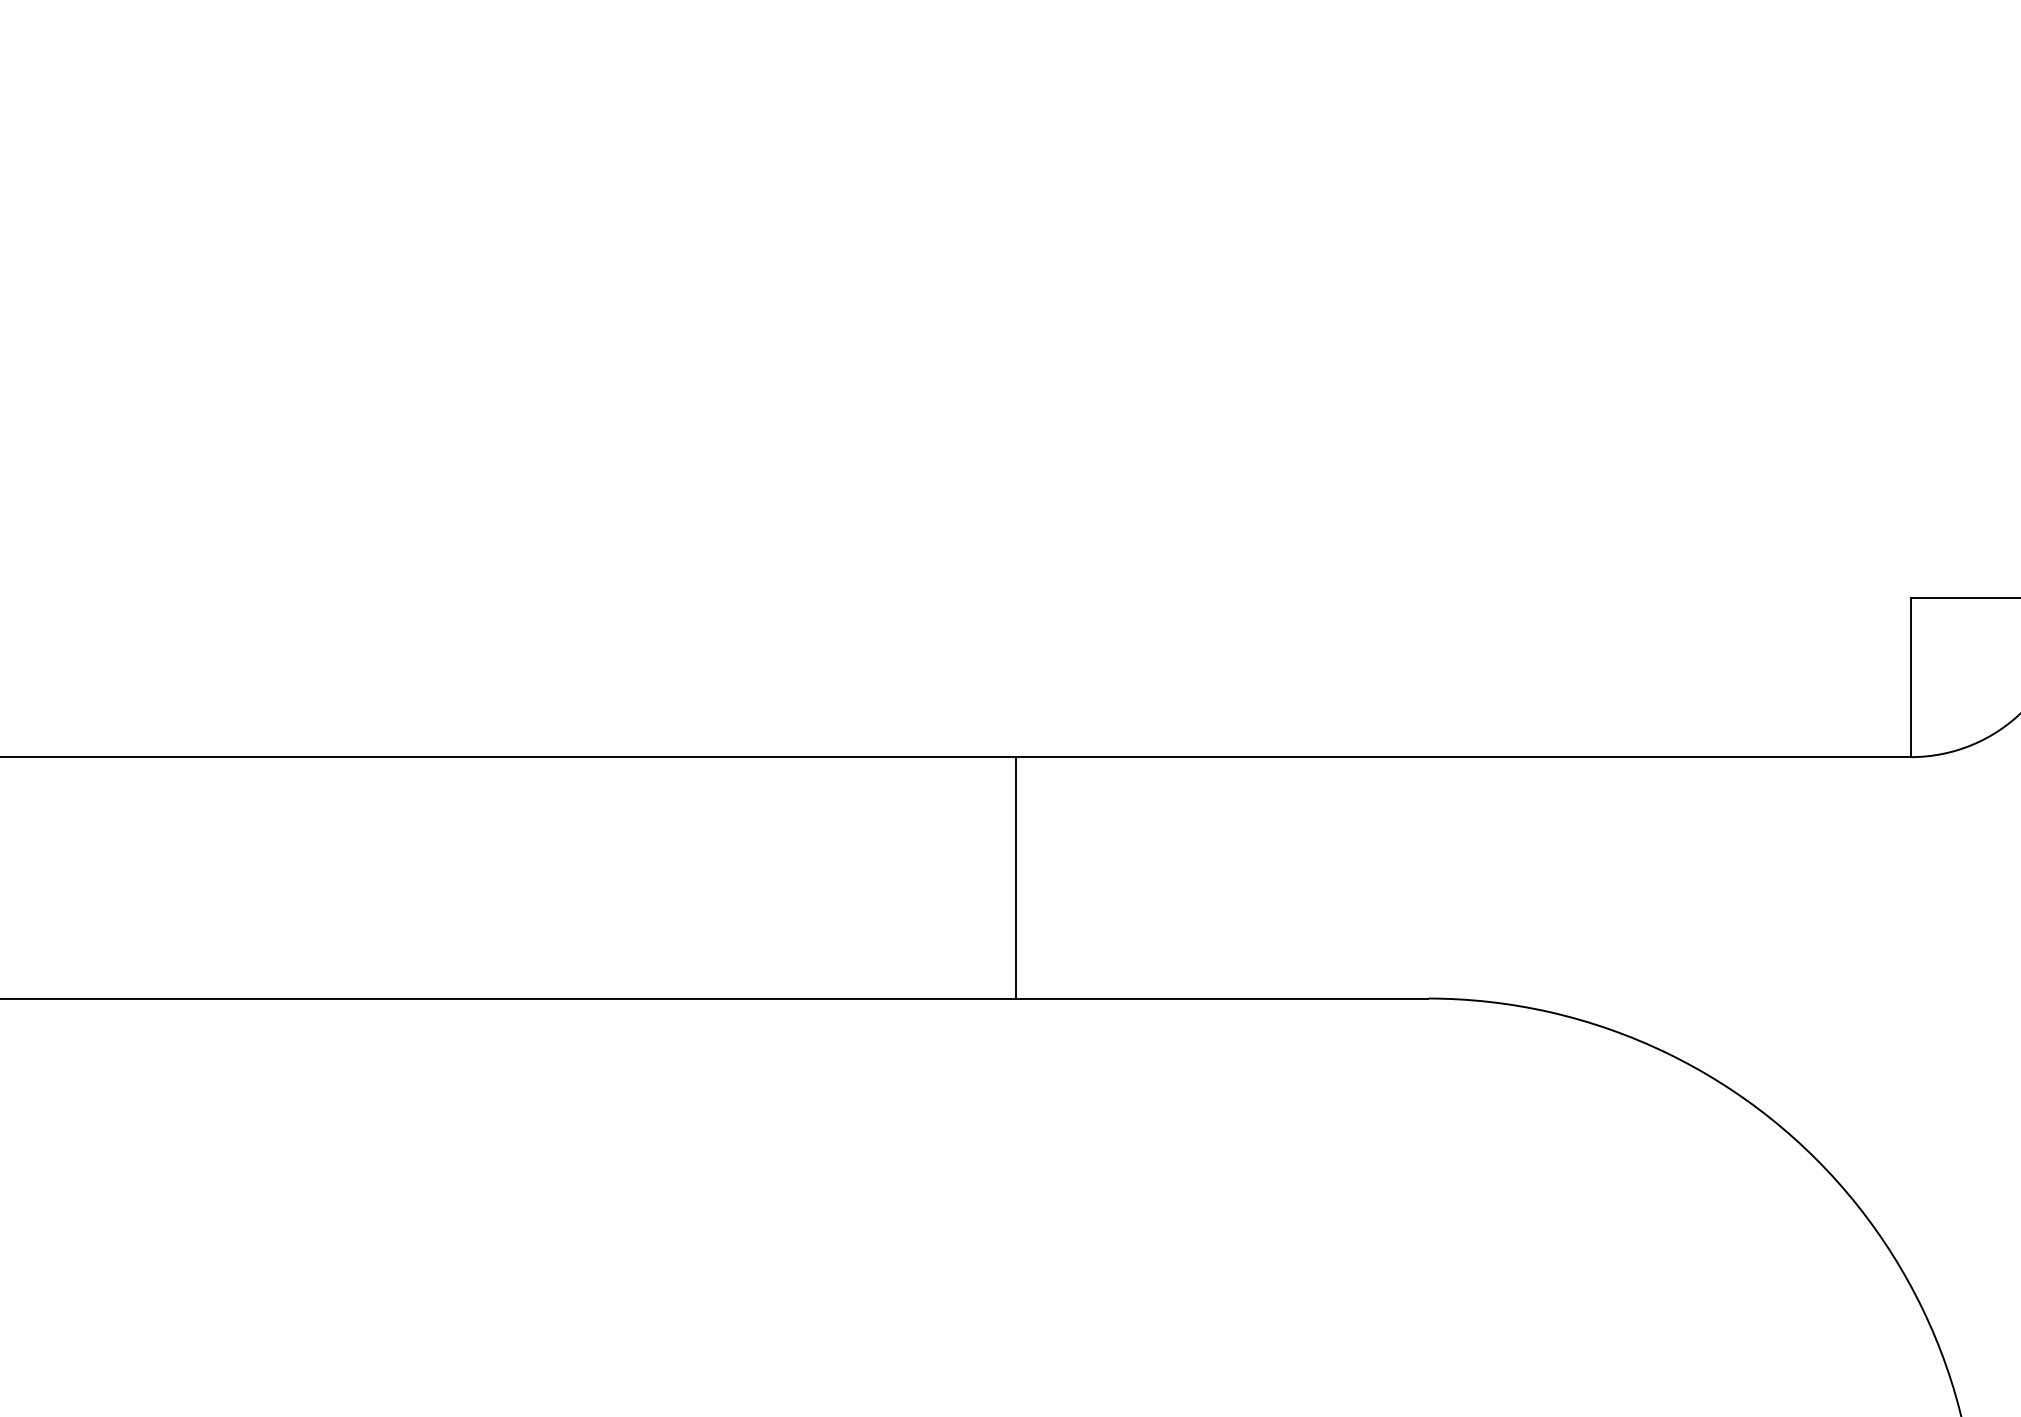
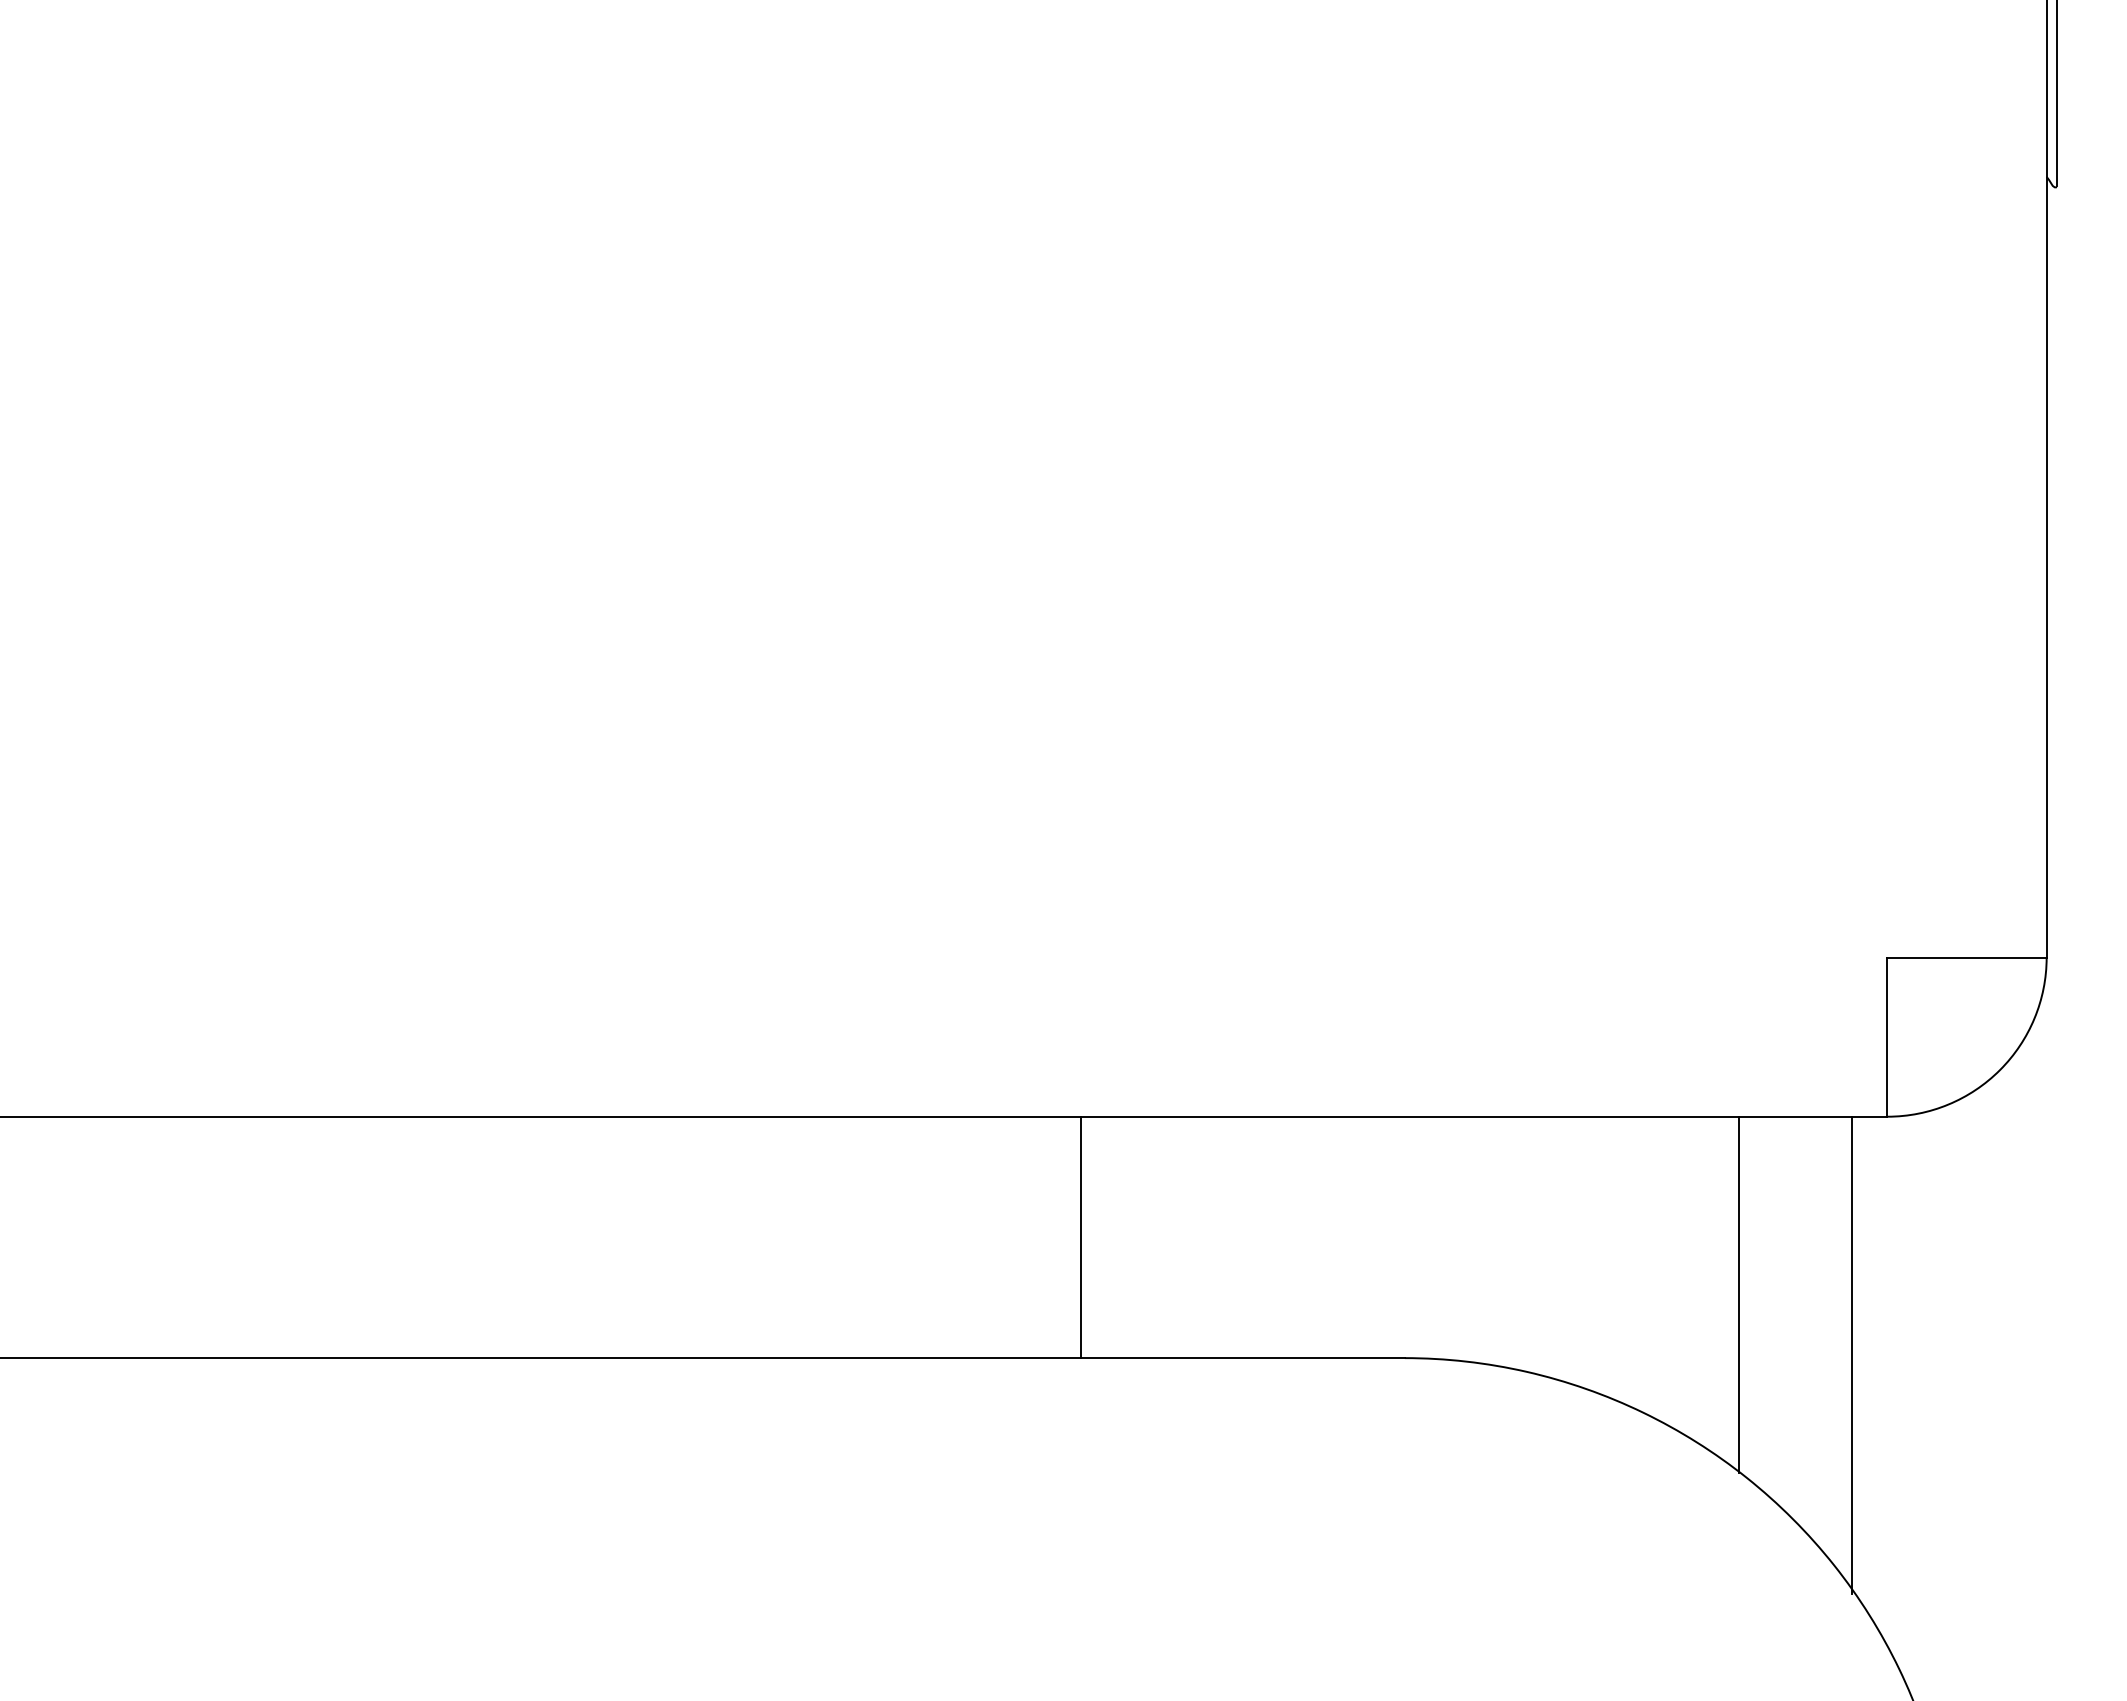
line: (1016, 877) -> (1081, 1237), moved
line: (1763, 934) -> (1739, 1294), added
line: (1876, 994) -> (1852, 1354), added

